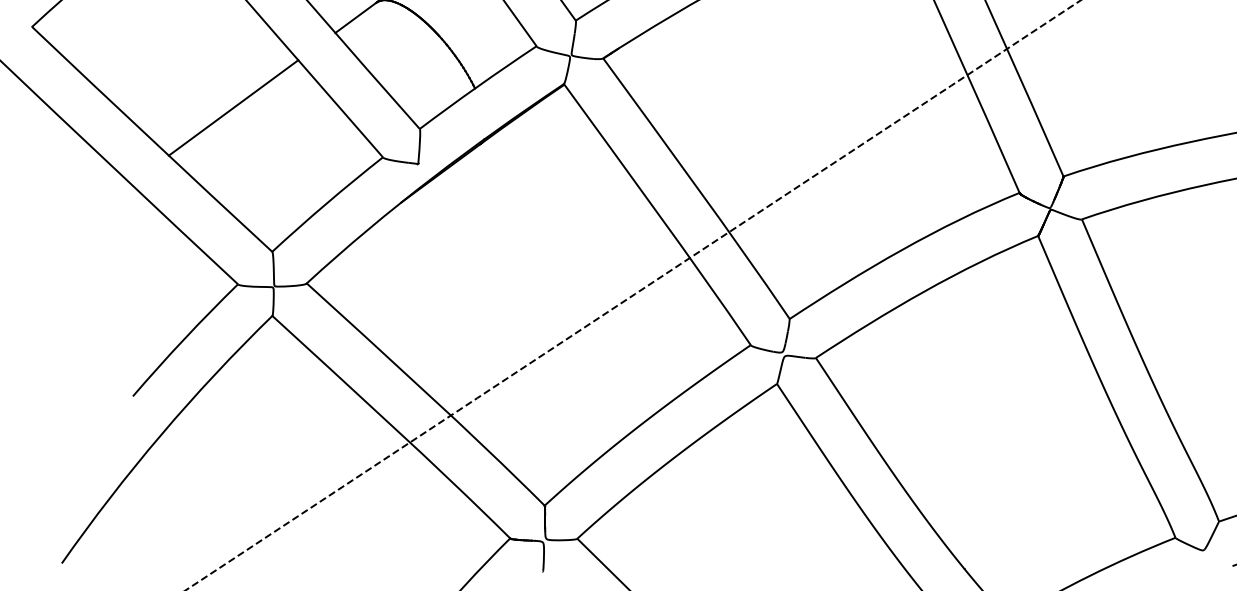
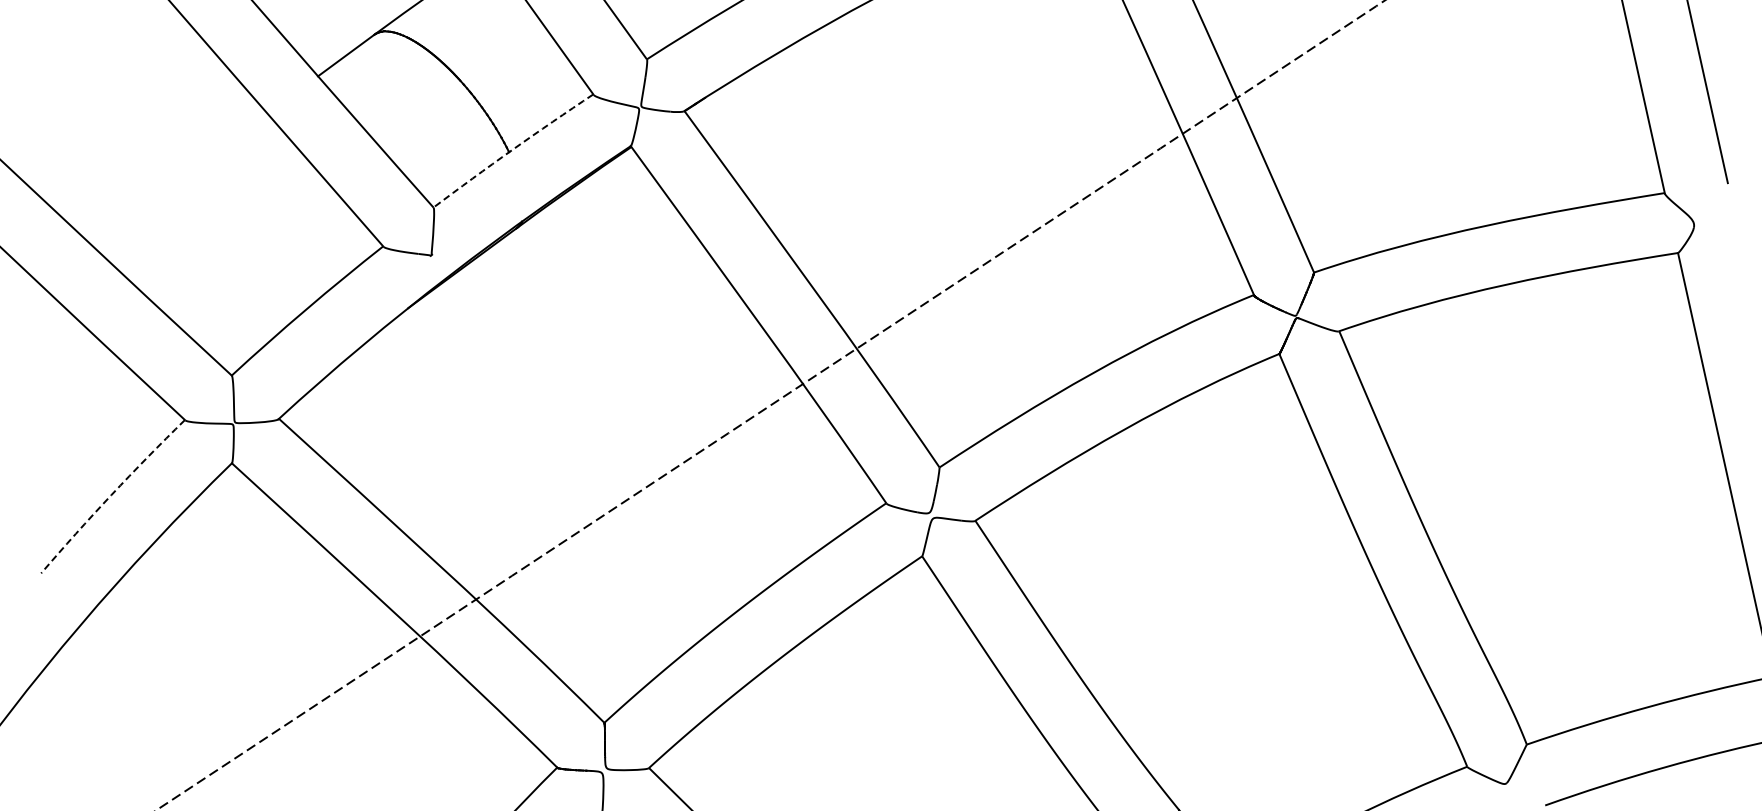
arc: (477, 86) -> (512, 149), solid -> dashed
line: (233, 107) -> (178, 178), removed
arc: (184, 339) -> (111, 495), solid -> dashed

